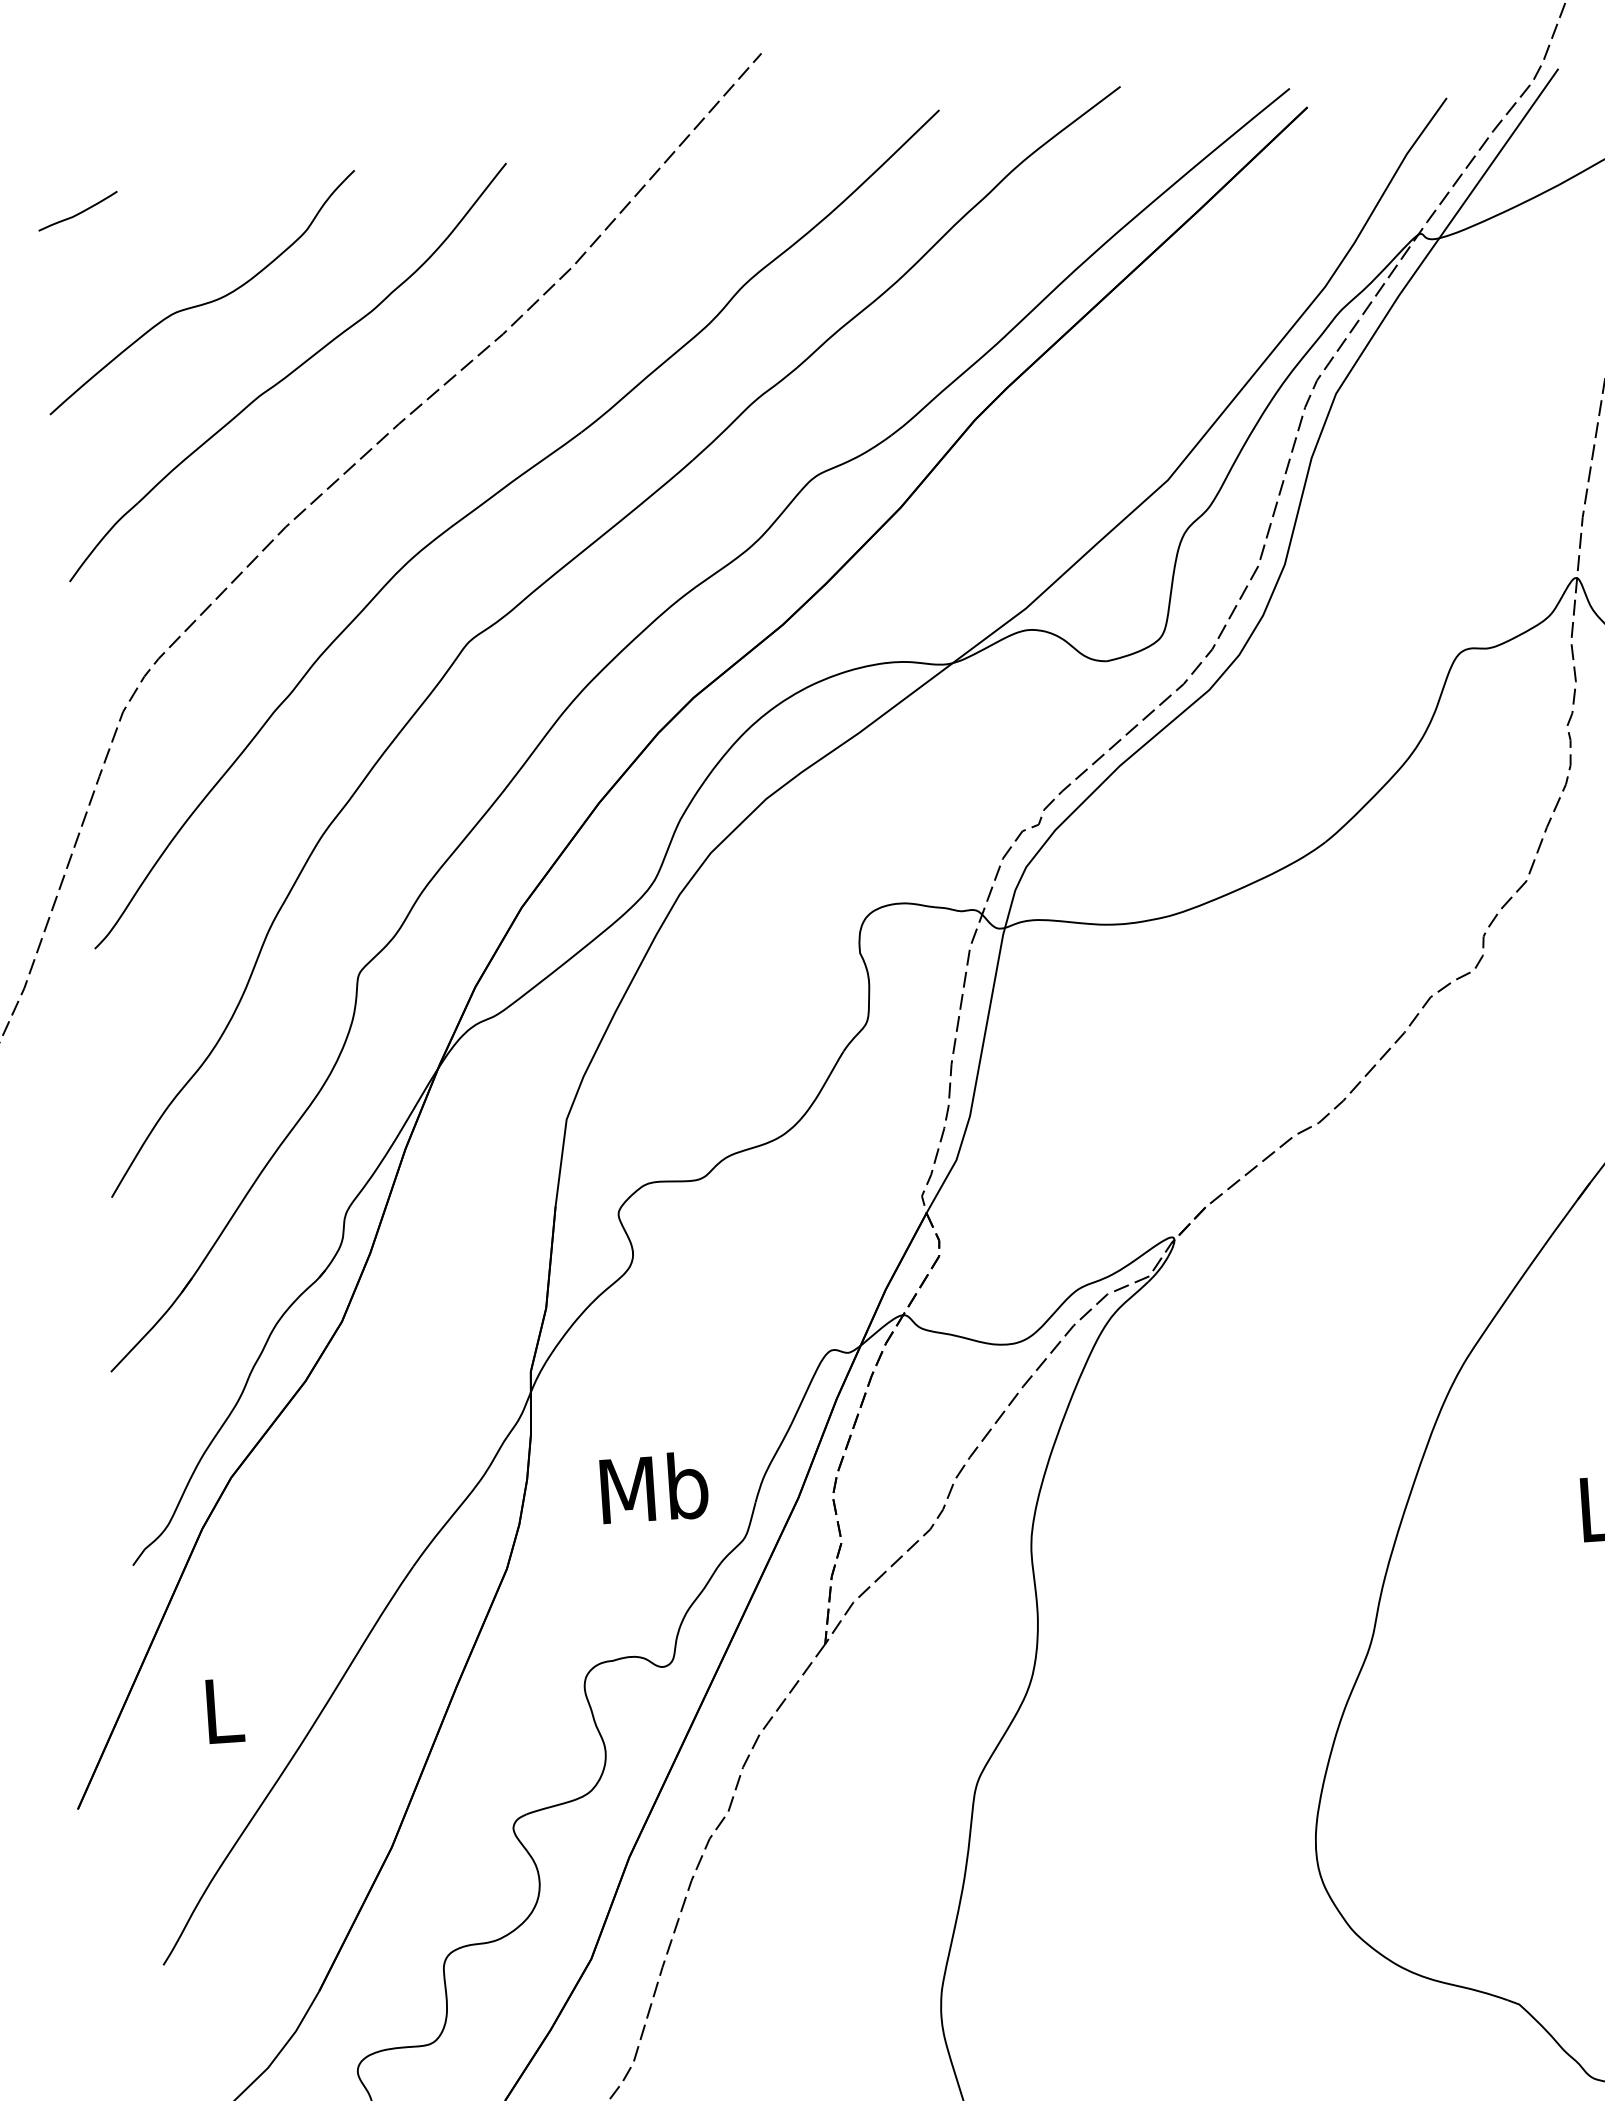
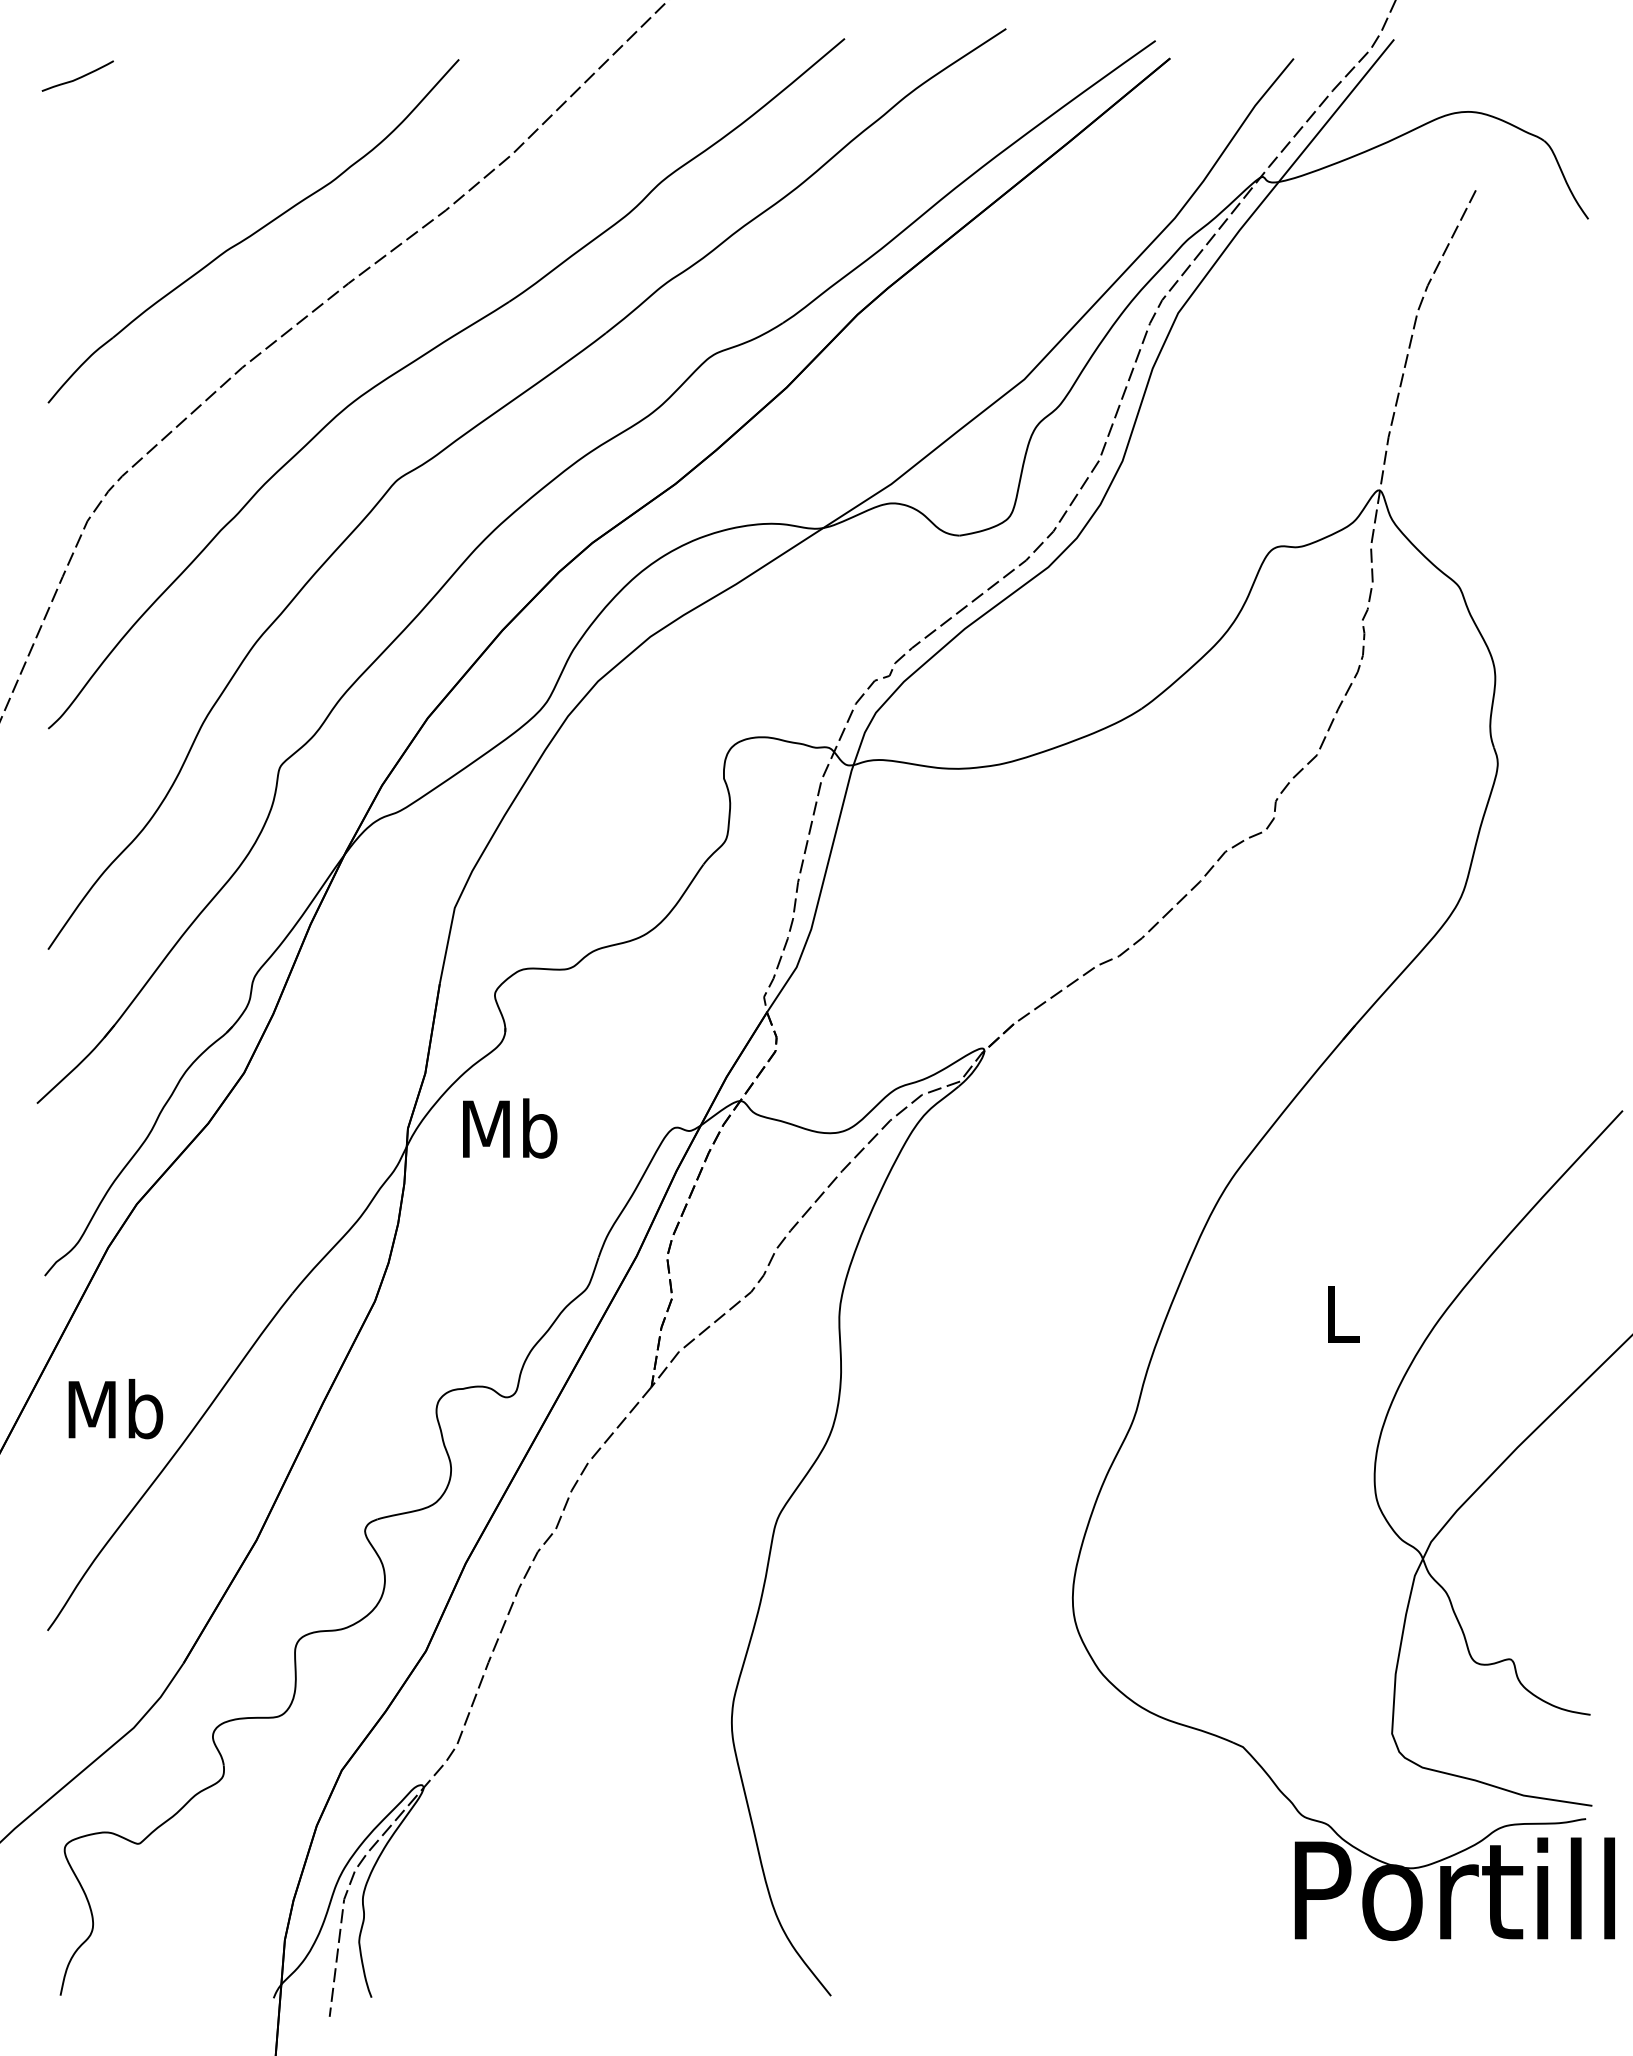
curve: (205, 302) -> (184, 164), removed
text: (654, 1487) -> (510, 1128), moved
text: (222, 1709) -> (115, 1408), L -> Mb

